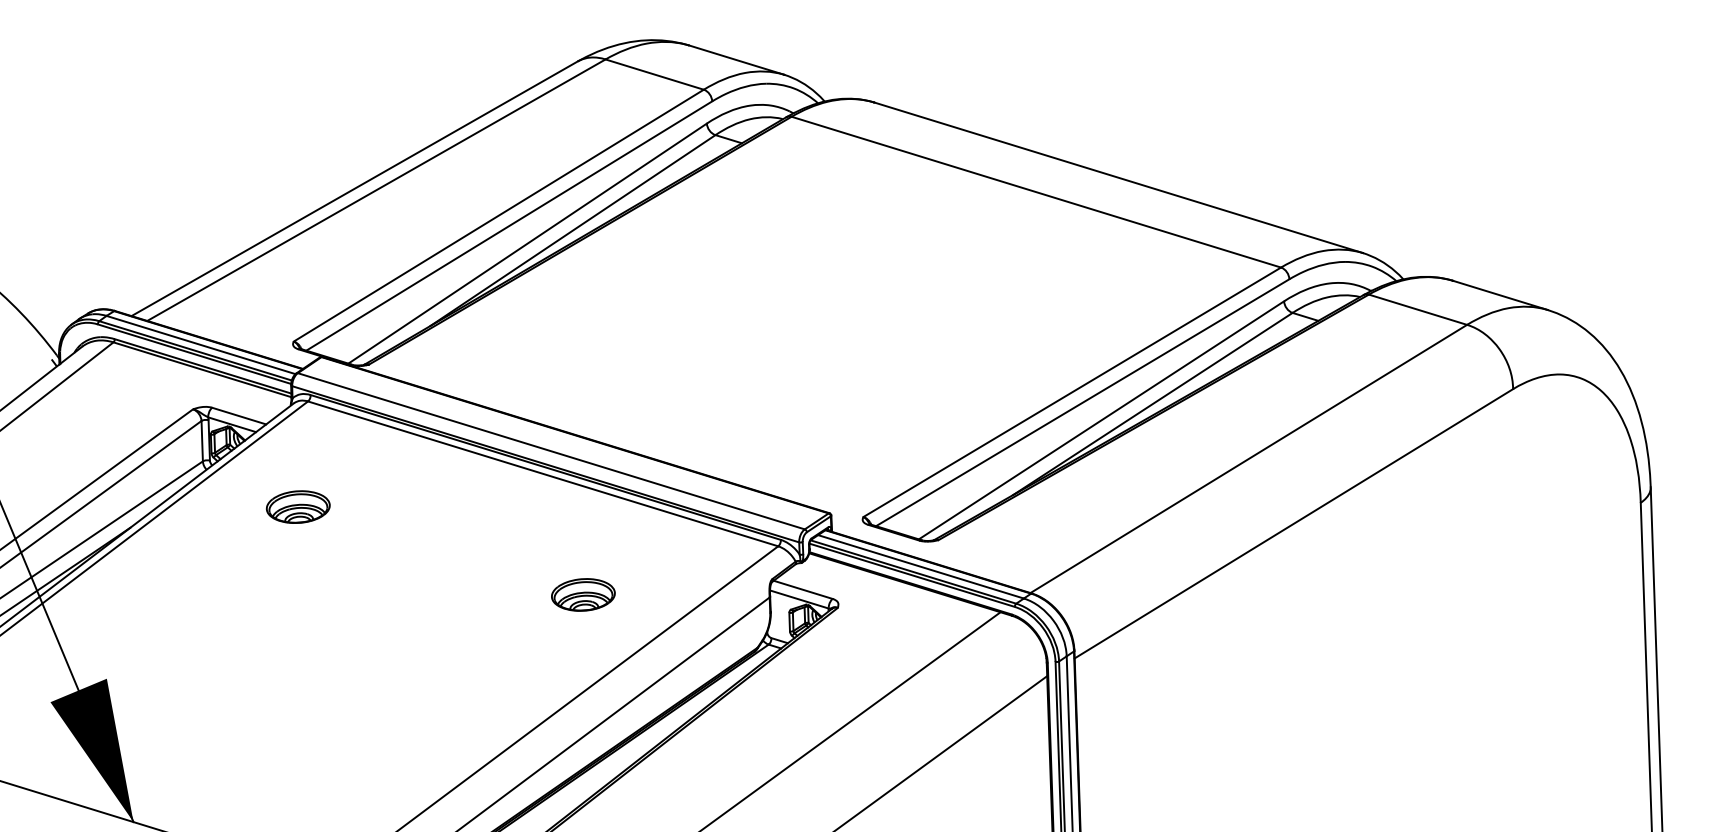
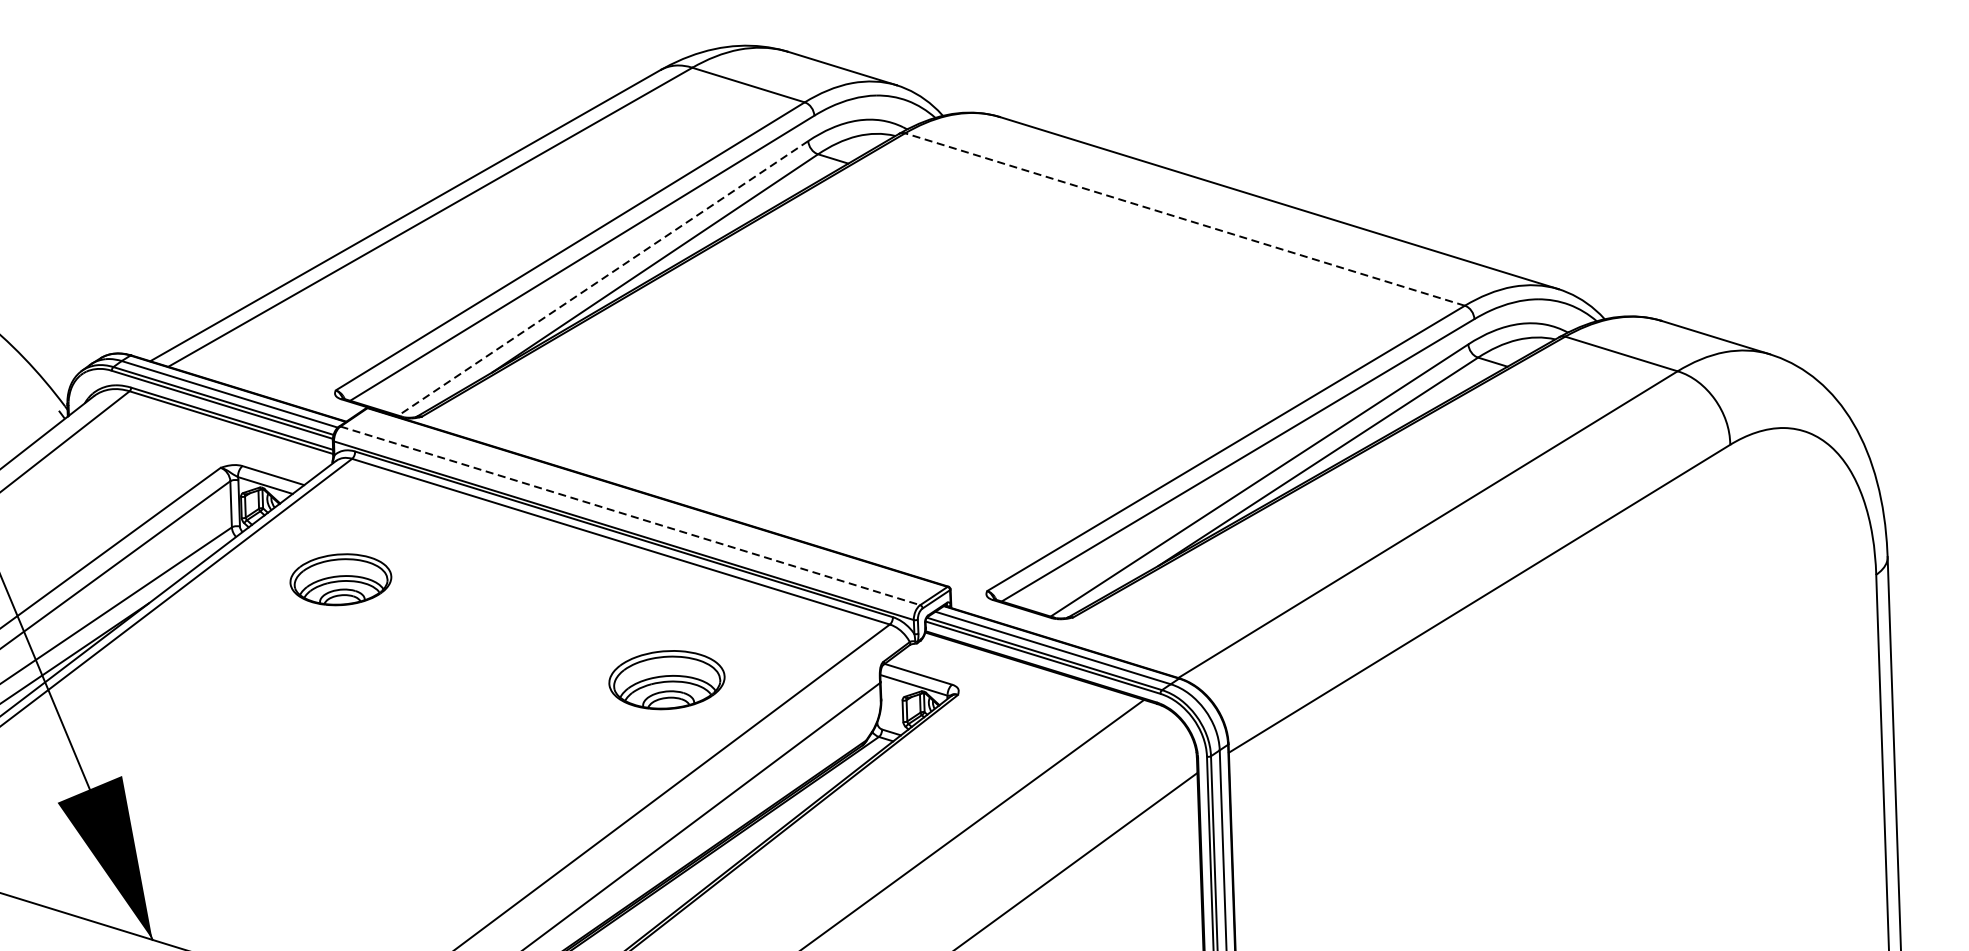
line: (1035, 192) -> (1184, 219), solid -> dashed
line: (527, 243) -> (603, 278), solid -> dashed
line: (551, 451) -> (630, 516), solid -> dashed
part: (298, 506) -> (341, 578), size x1.4
part: (583, 594) -> (667, 679), size x1.6

